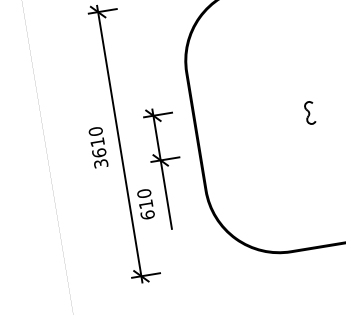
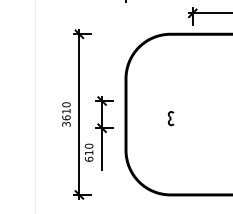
part: (308, 113) -> (170, 118), moved

